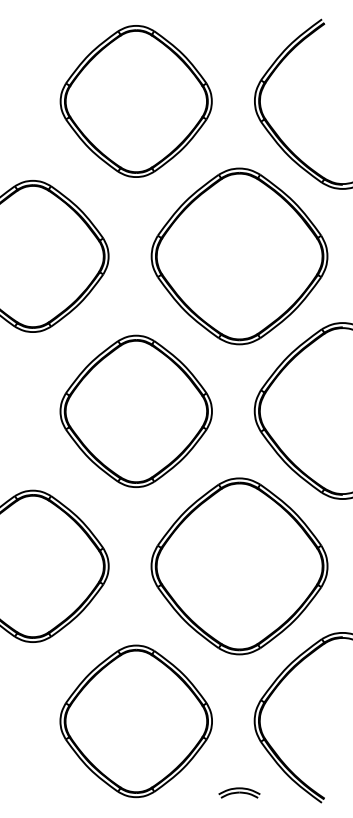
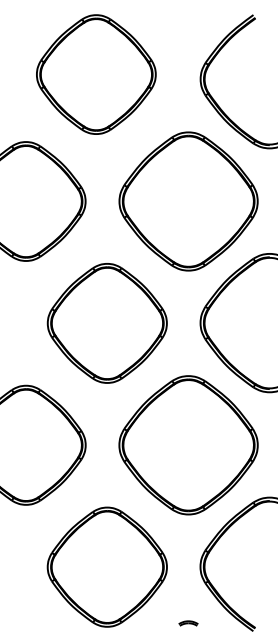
part: (136, 101) -> (96, 74), moved
part: (239, 792) -> (188, 623), size x0.6

